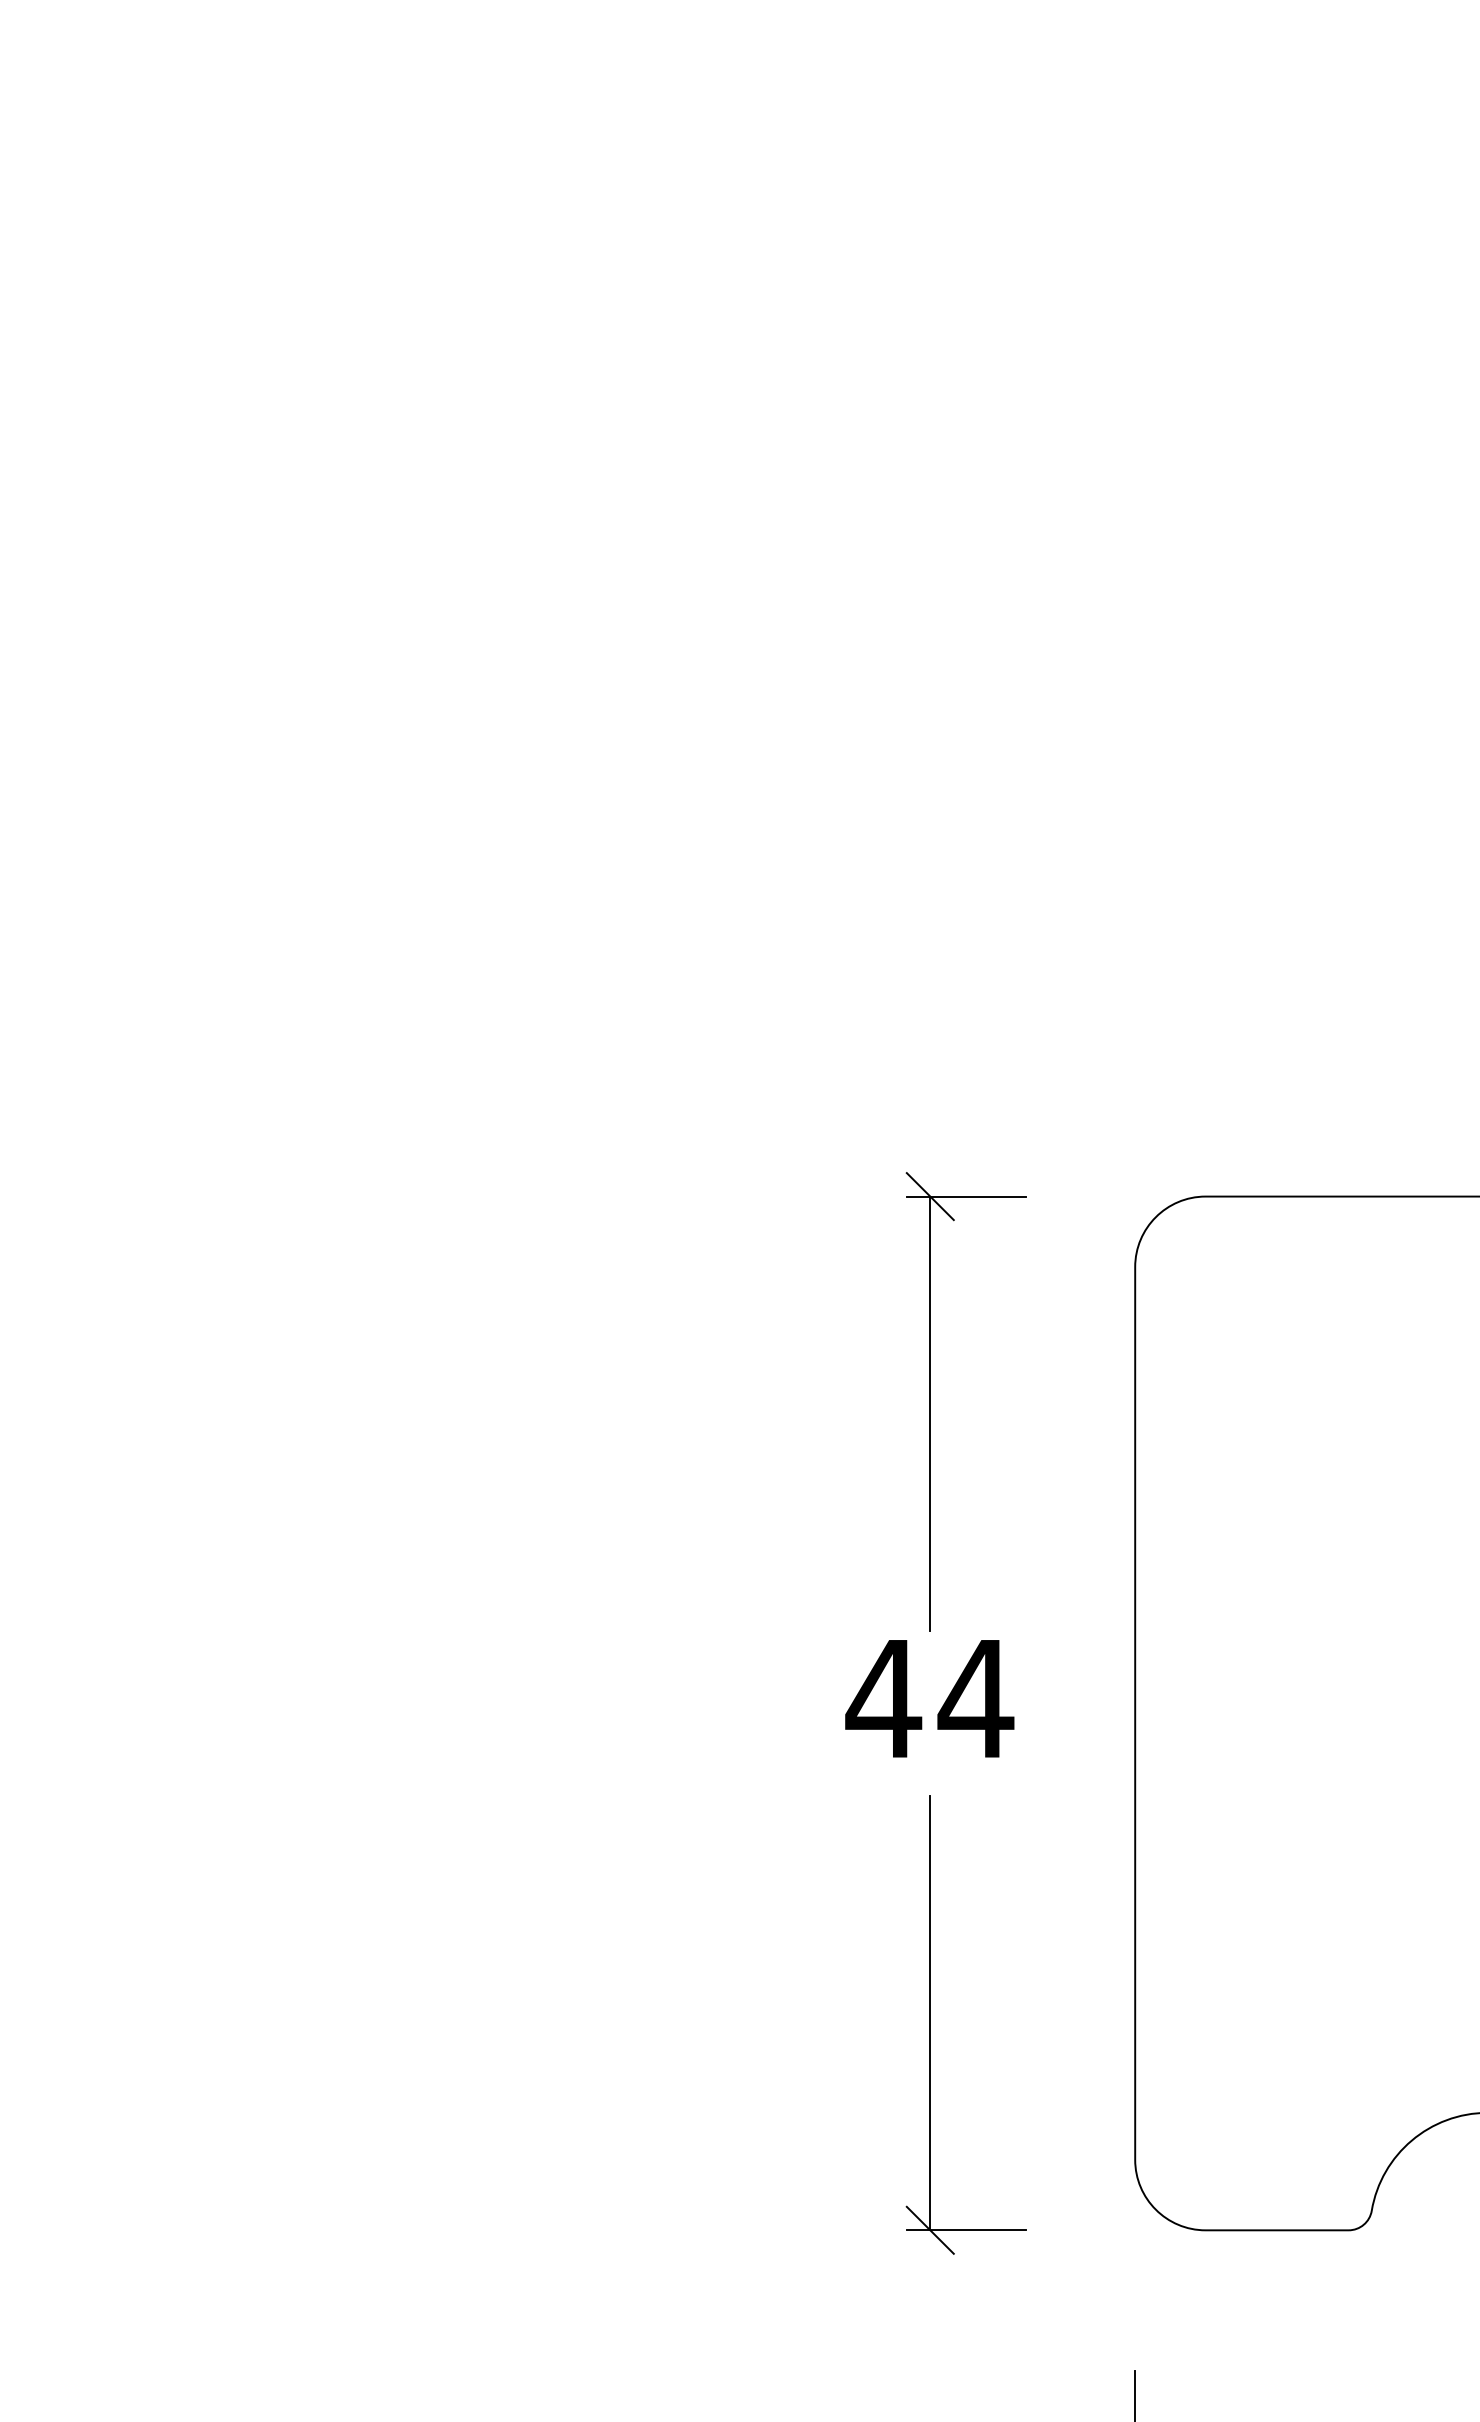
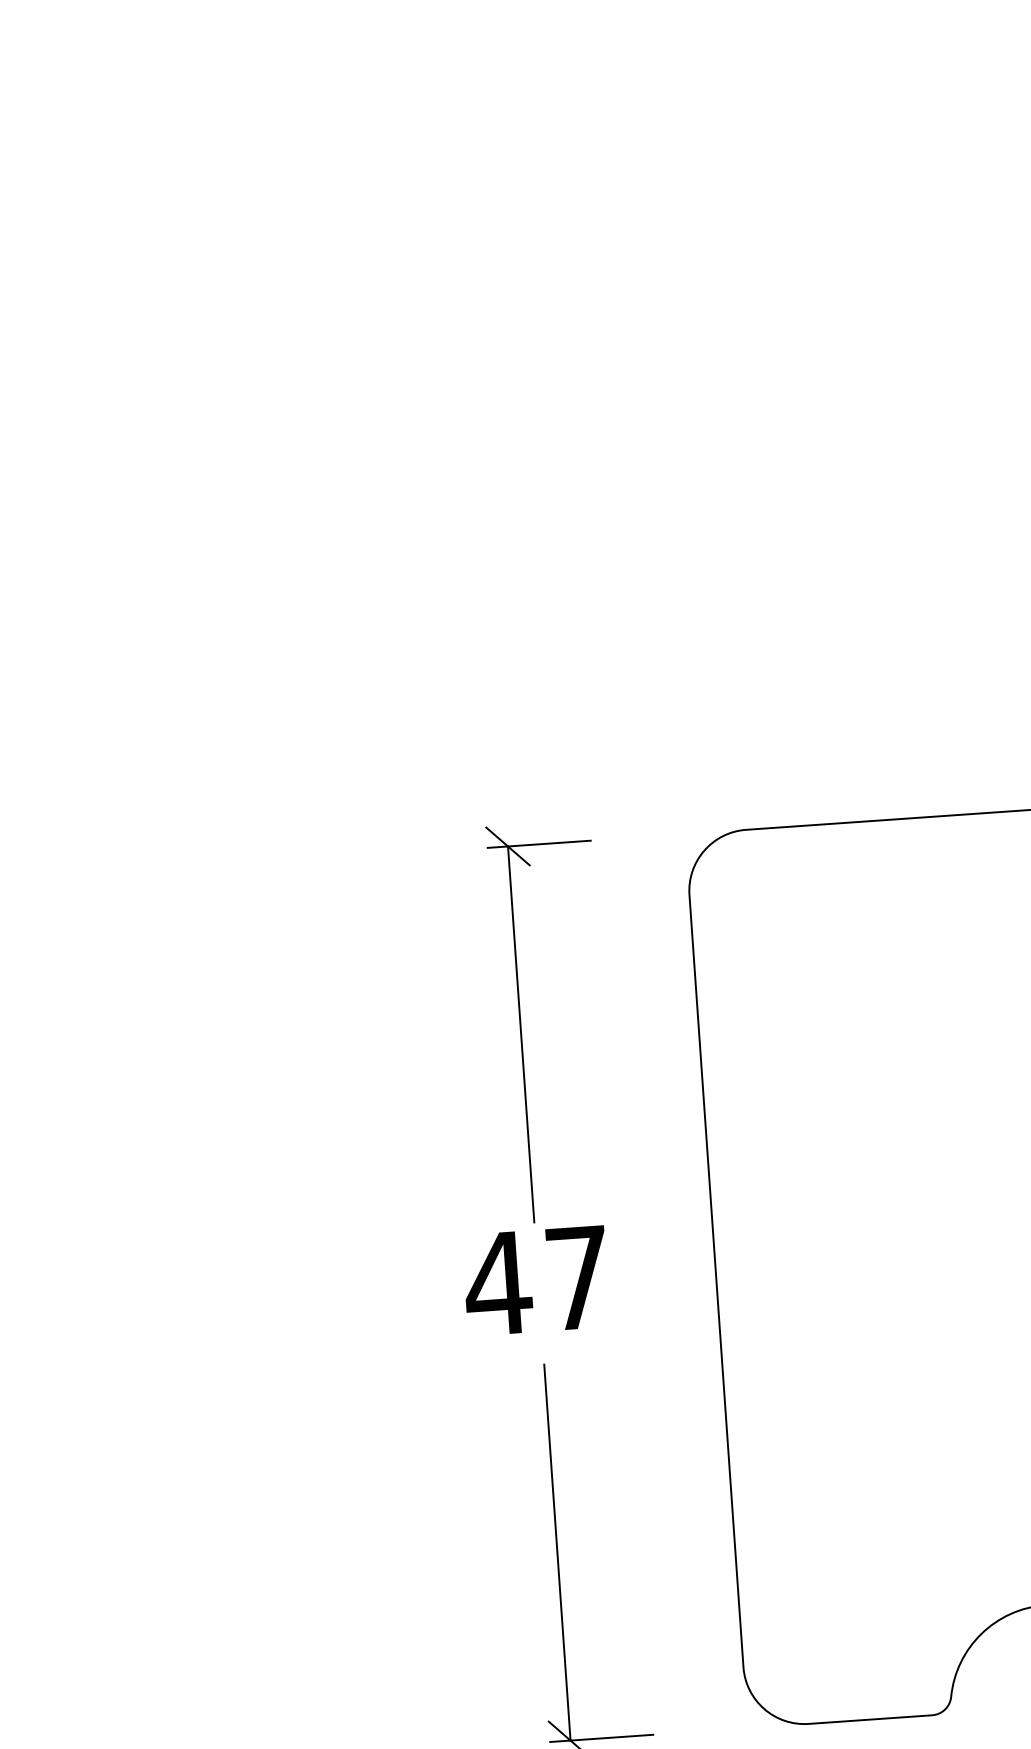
text: (975, 1698) -> (577, 1277), 44 -> 47

